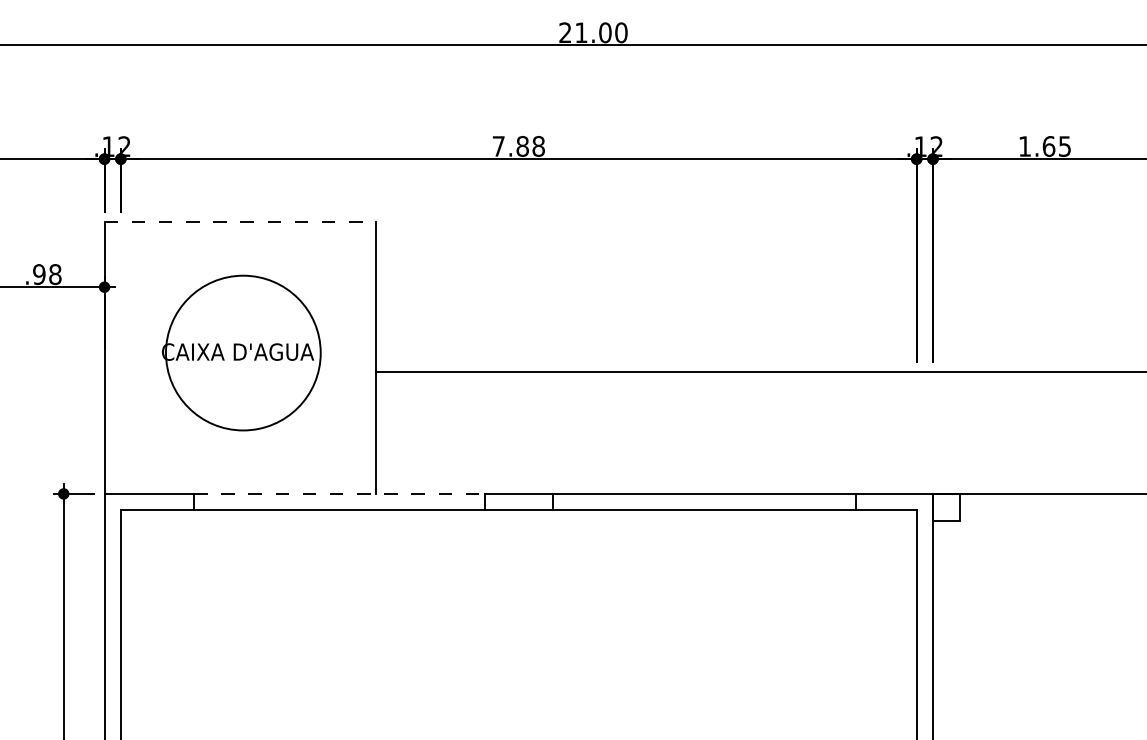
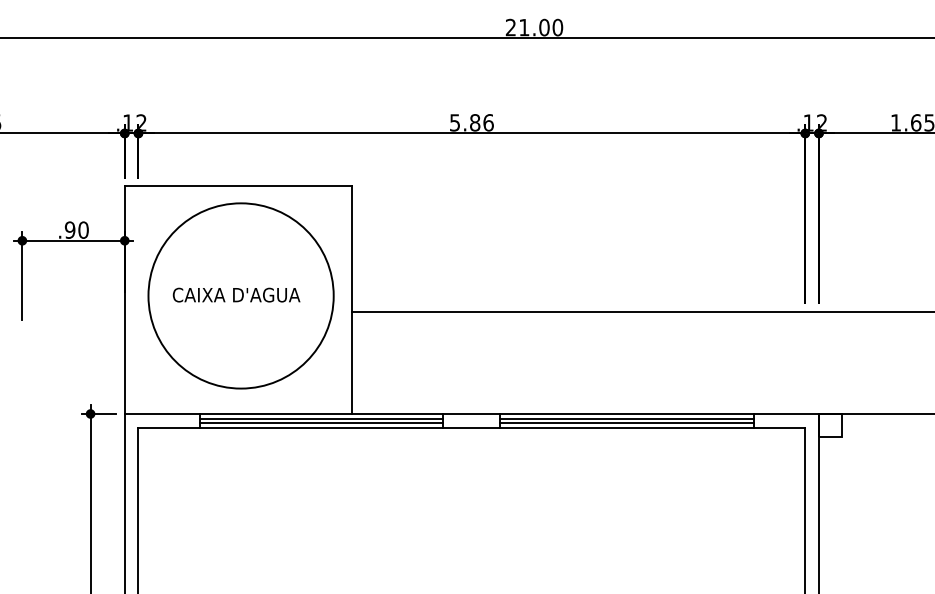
text: (518, 146) -> (471, 122), 7.88 -> 5.86
line: (240, 222) -> (238, 186), dashed -> solid
text: (55, 274) -> (83, 230), .98 -> .90
circle: (242, 352) -> (240, 295), size x1.43
line: (339, 493) -> (321, 413), dashed -> solid
line: (339, 499) -> (321, 418), added
line: (703, 499) -> (626, 418), added
line: (339, 504) -> (321, 422), added
line: (703, 504) -> (626, 422), added

